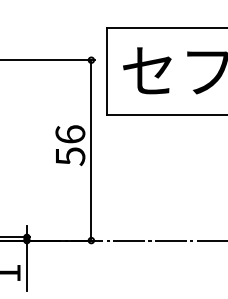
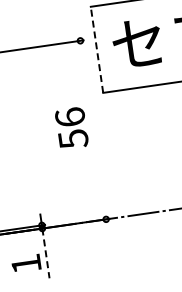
line: (106, 70) -> (96, 48), solid -> dashed
line: (91, 150) -> (93, 130), removed
line: (26, 266) -> (45, 254), solid -> dashed

